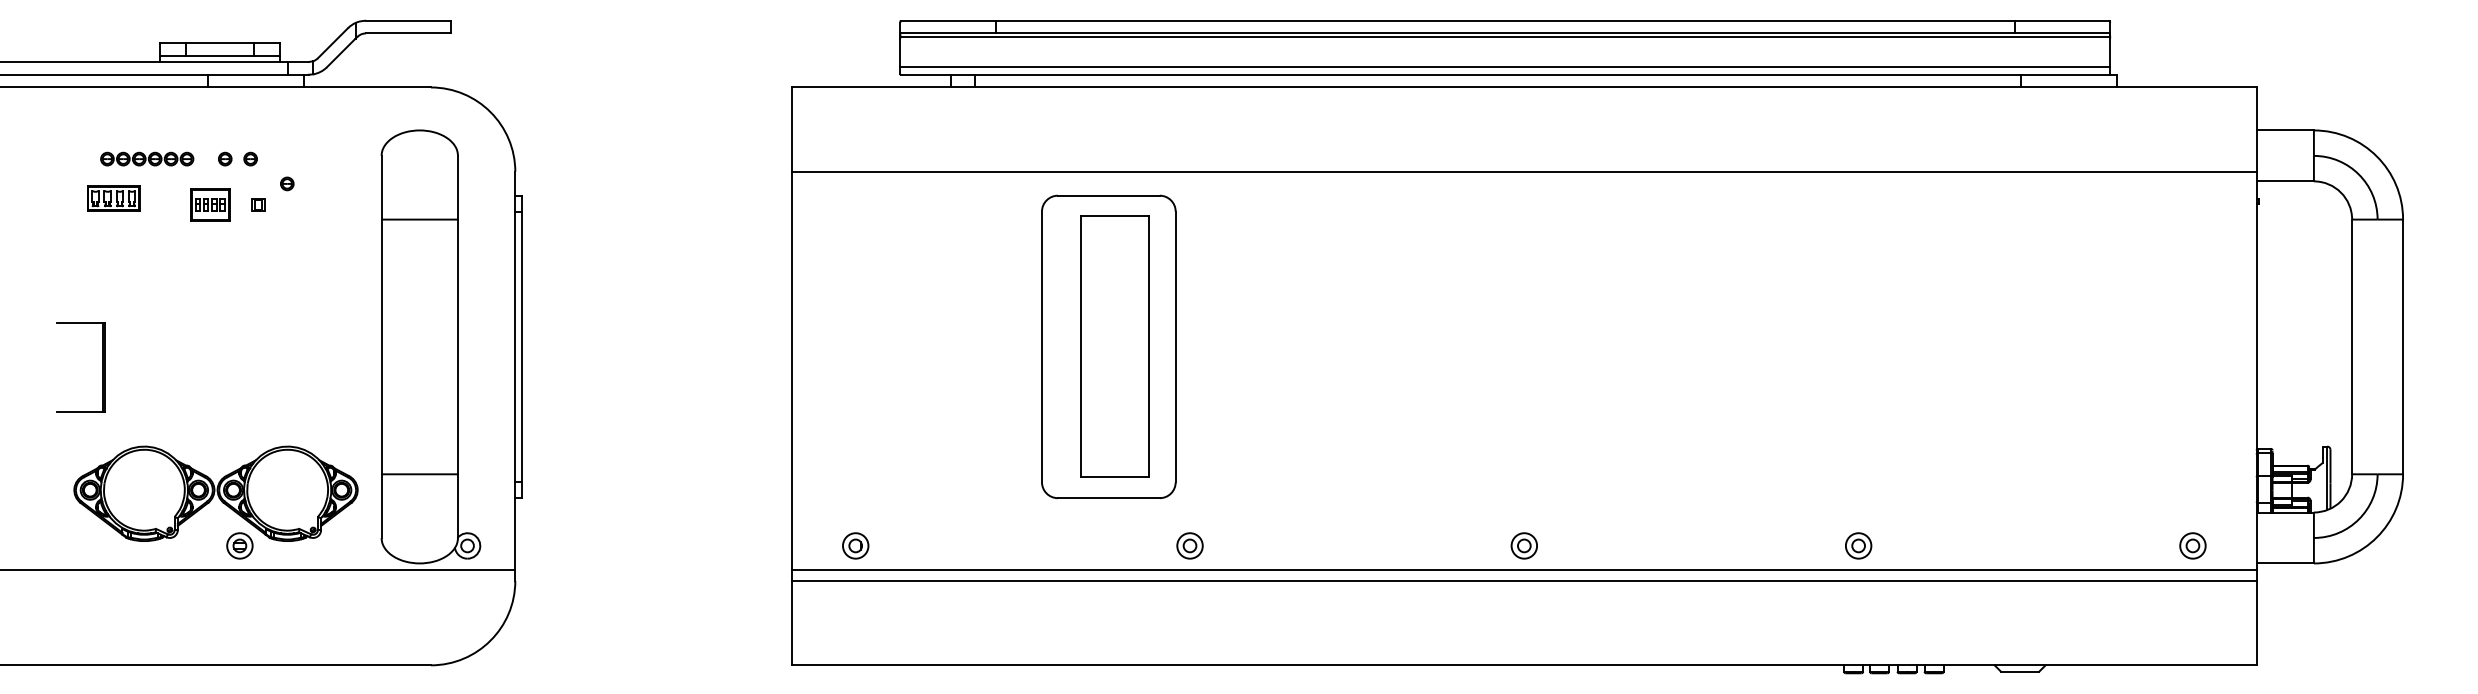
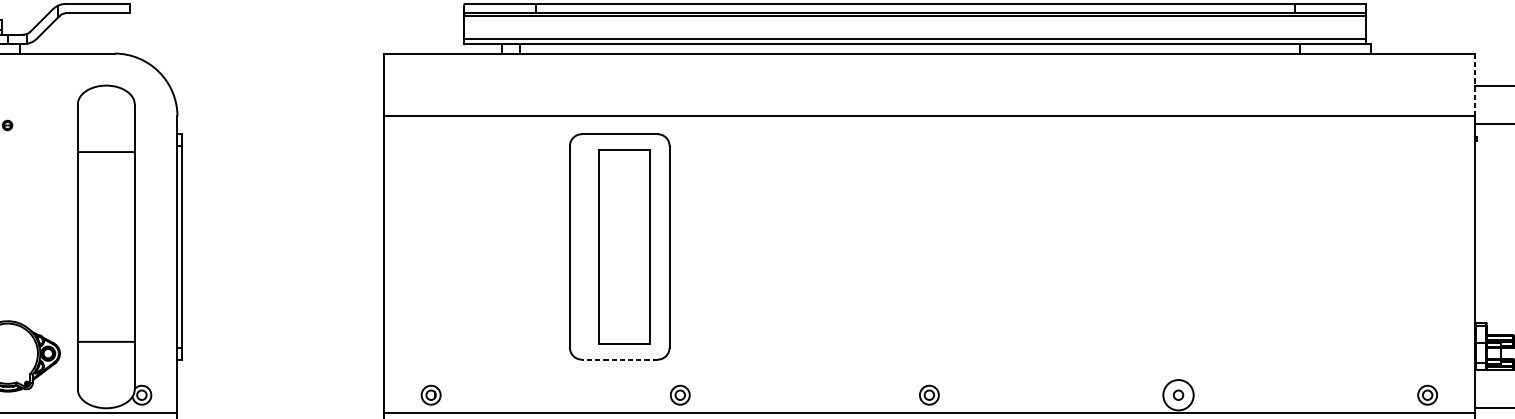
line: (2256, 129) -> (1475, 84), solid -> dashed
line: (1108, 498) -> (619, 359), solid -> dashed
circle: (1858, 545) -> (1178, 394), size x1.6

